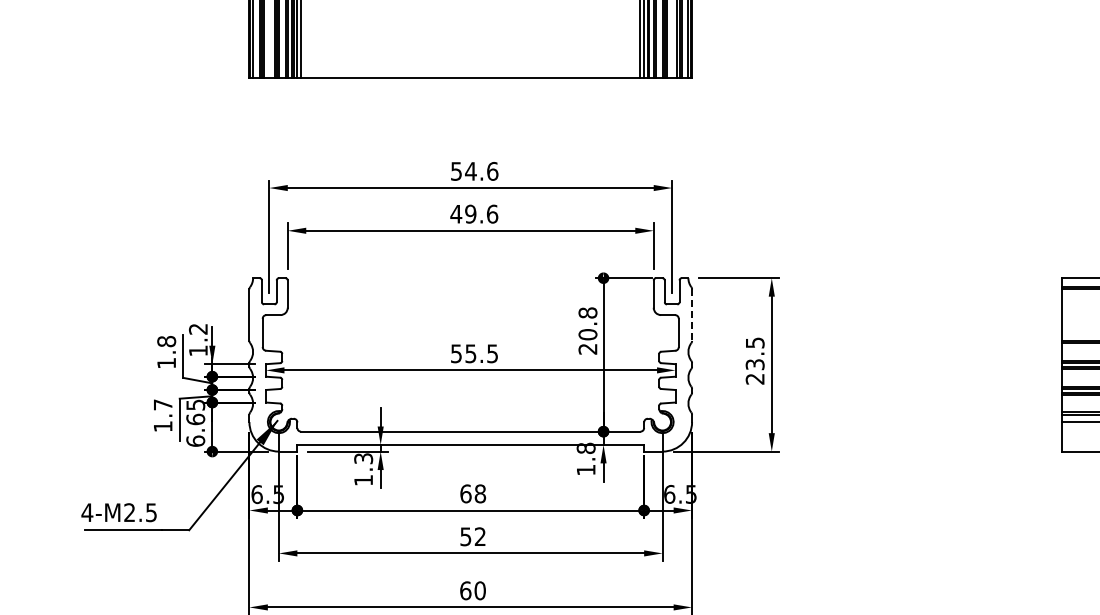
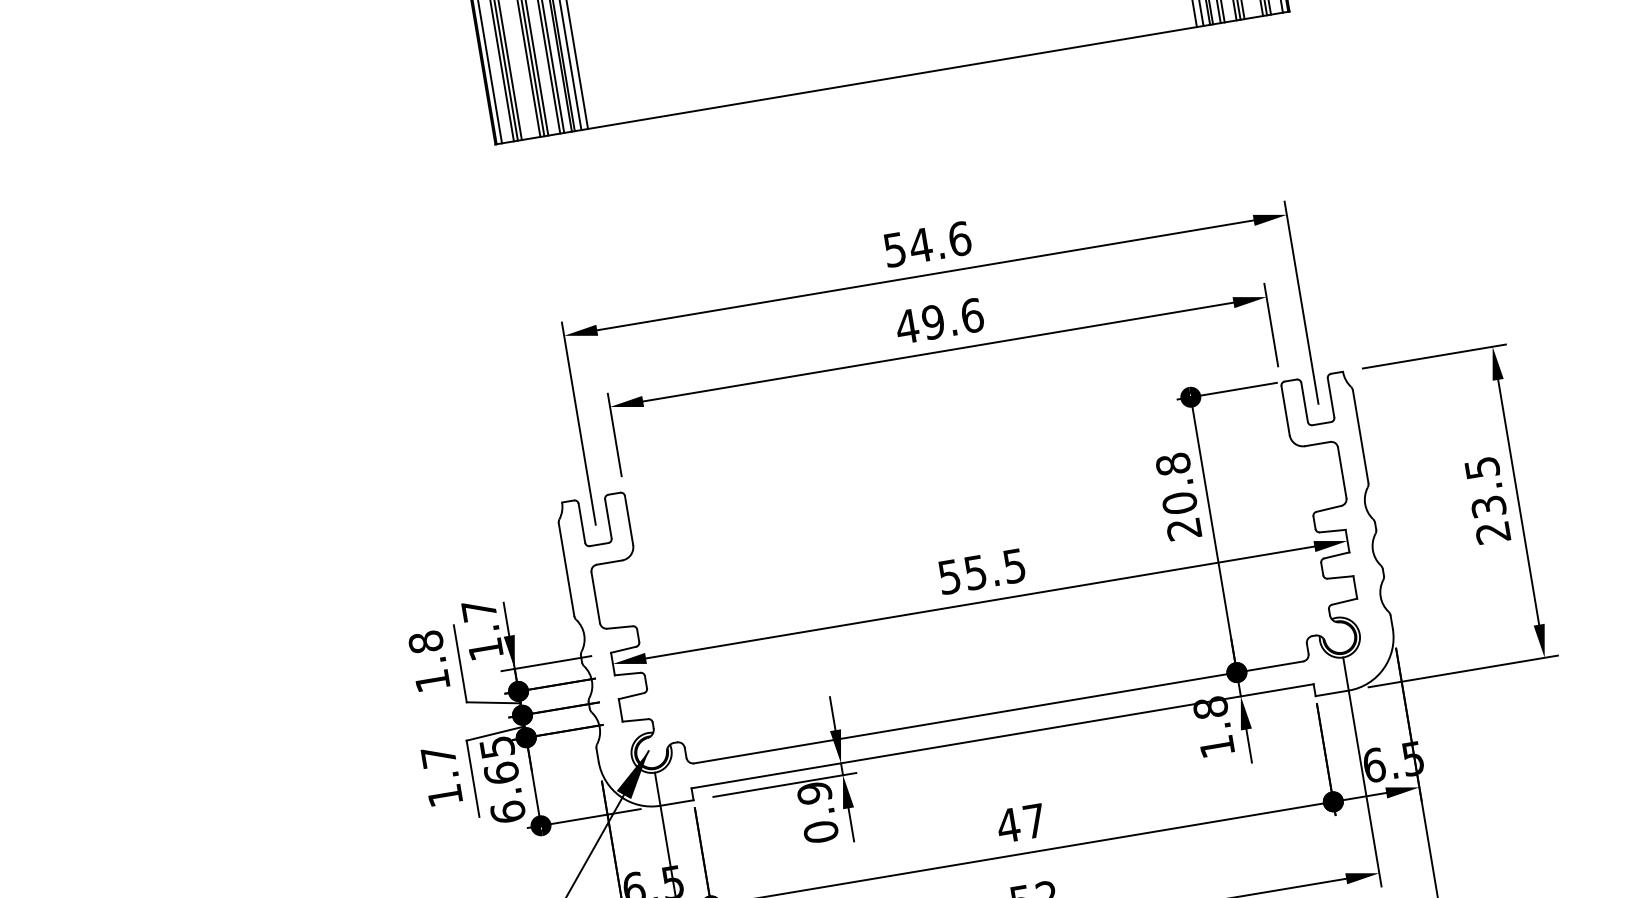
line: (692, 315) -> (1361, 437), dashed -> solid
text: (198, 329) -> (479, 610), 1.2 -> 1.7
text: (363, 469) -> (817, 812), 1.3 -> 0.9
text: (472, 493) -> (1020, 822), 68 -> 47

